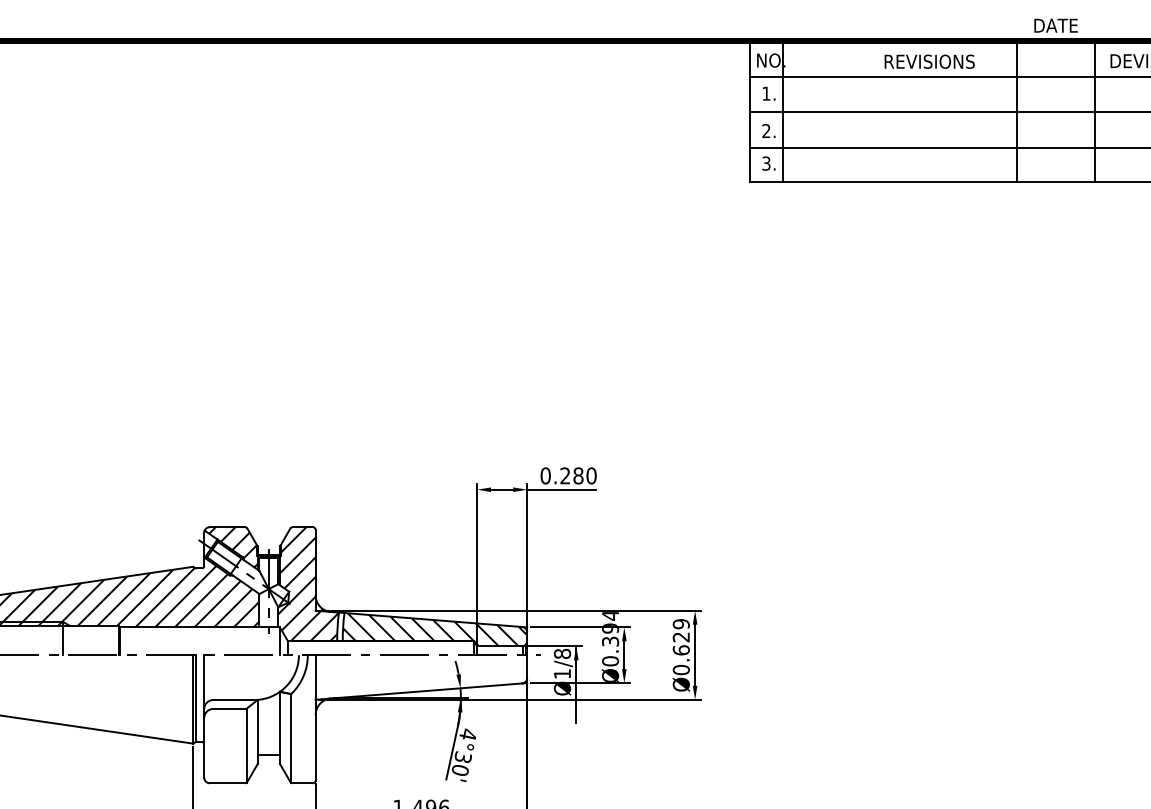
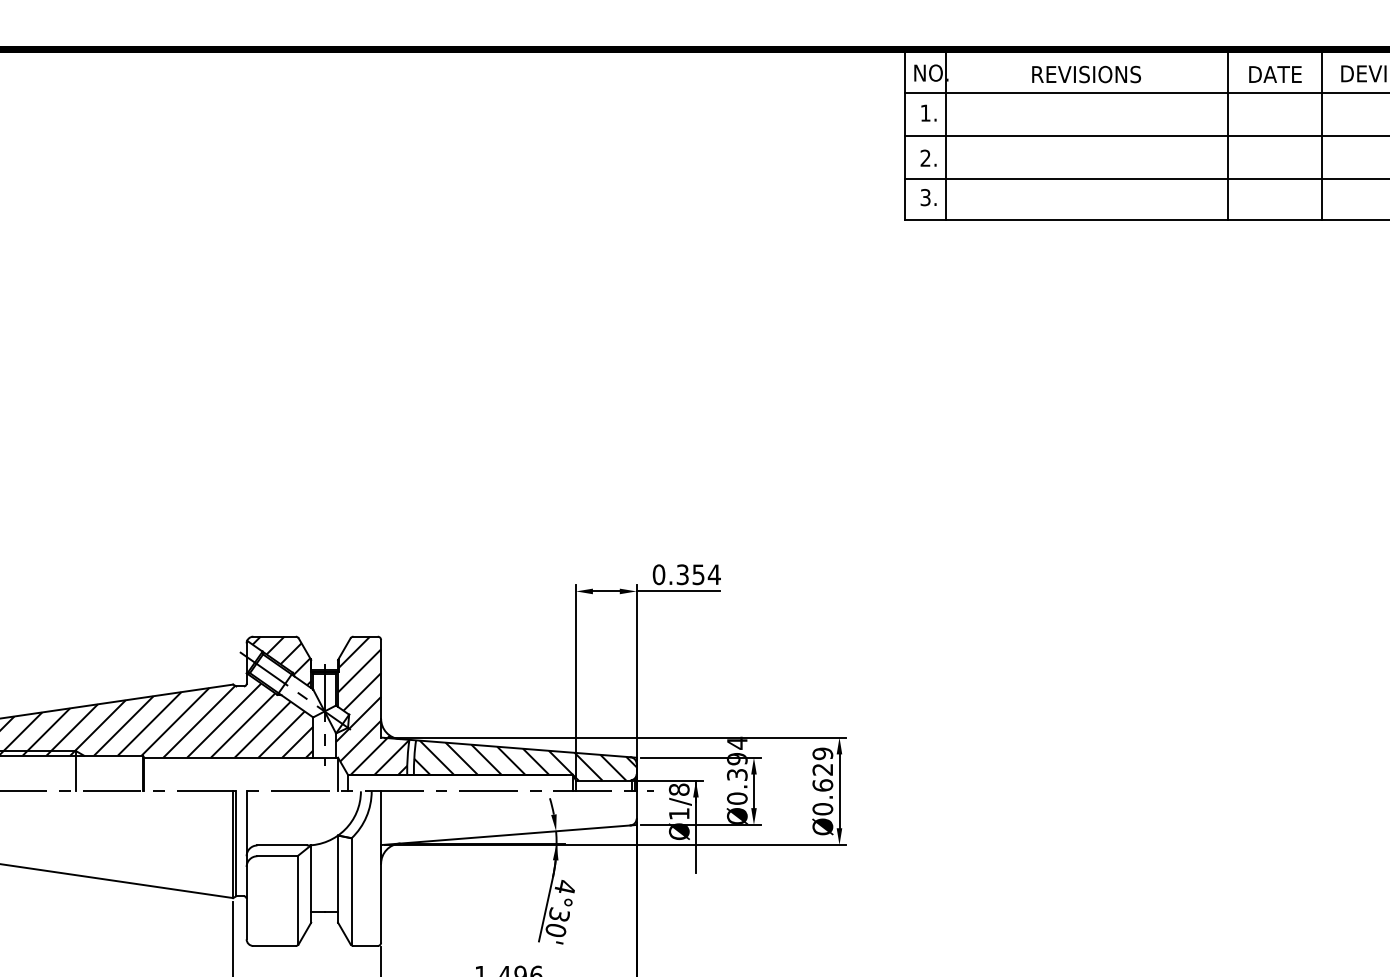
text: (1055, 25) -> (1274, 74), moved
text: (929, 61) -> (1086, 74), moved
text: (578, 475) -> (698, 574), 0.280 -> 0.354

